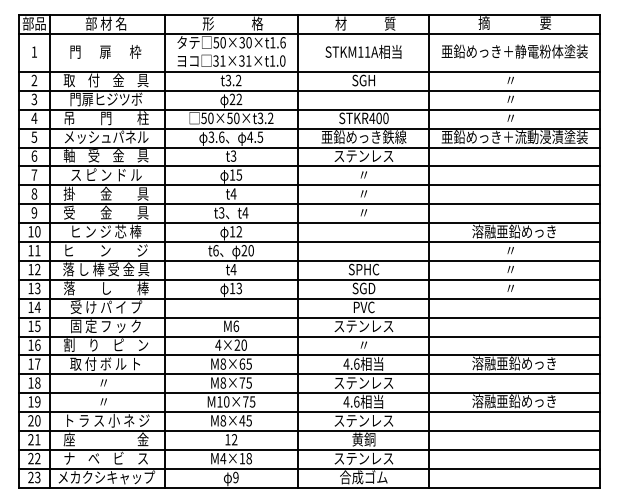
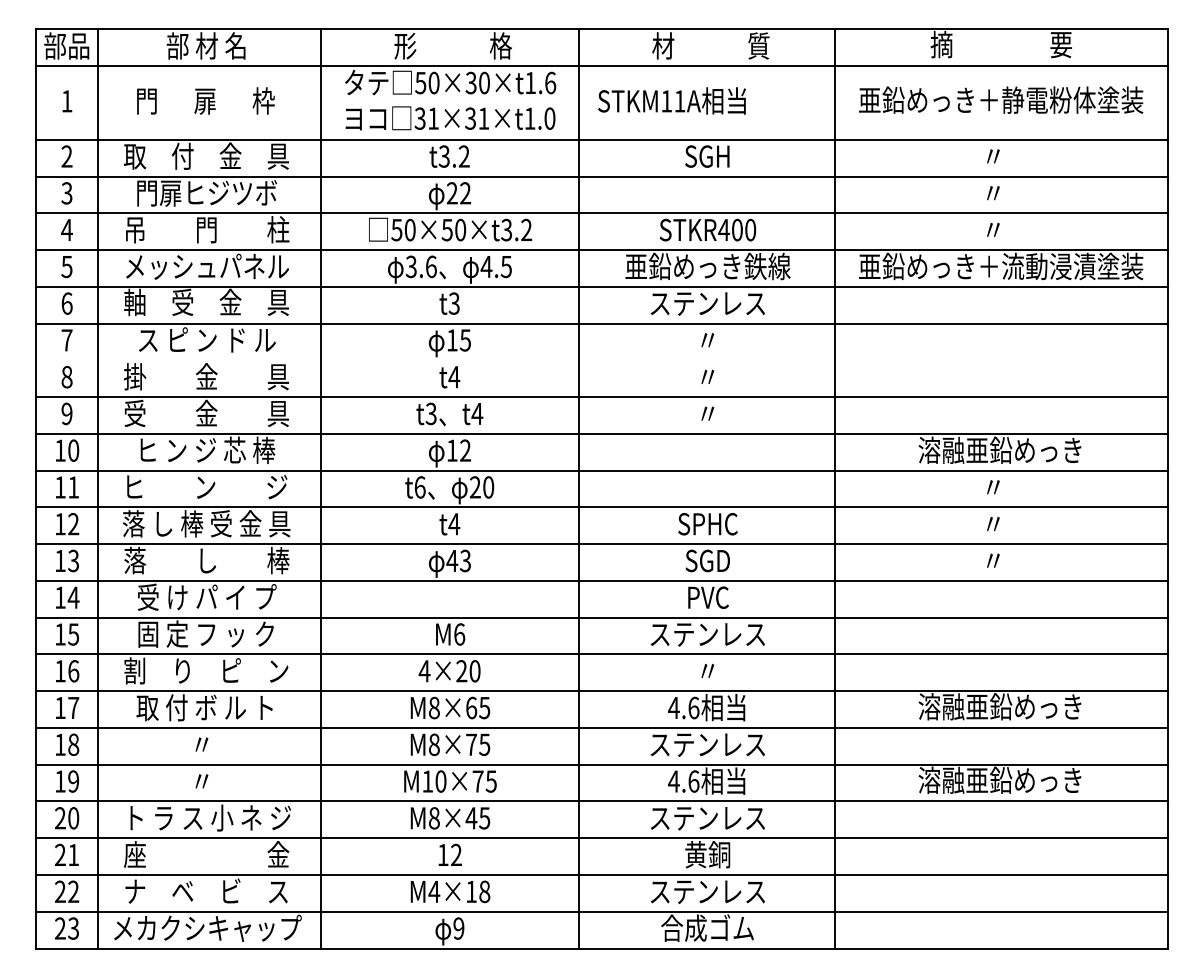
text: (363, 51) -> (672, 100), moved
line: (309, 185) -> (602, 360), removed
text: (232, 288) -> (452, 560), 13 -> 43

